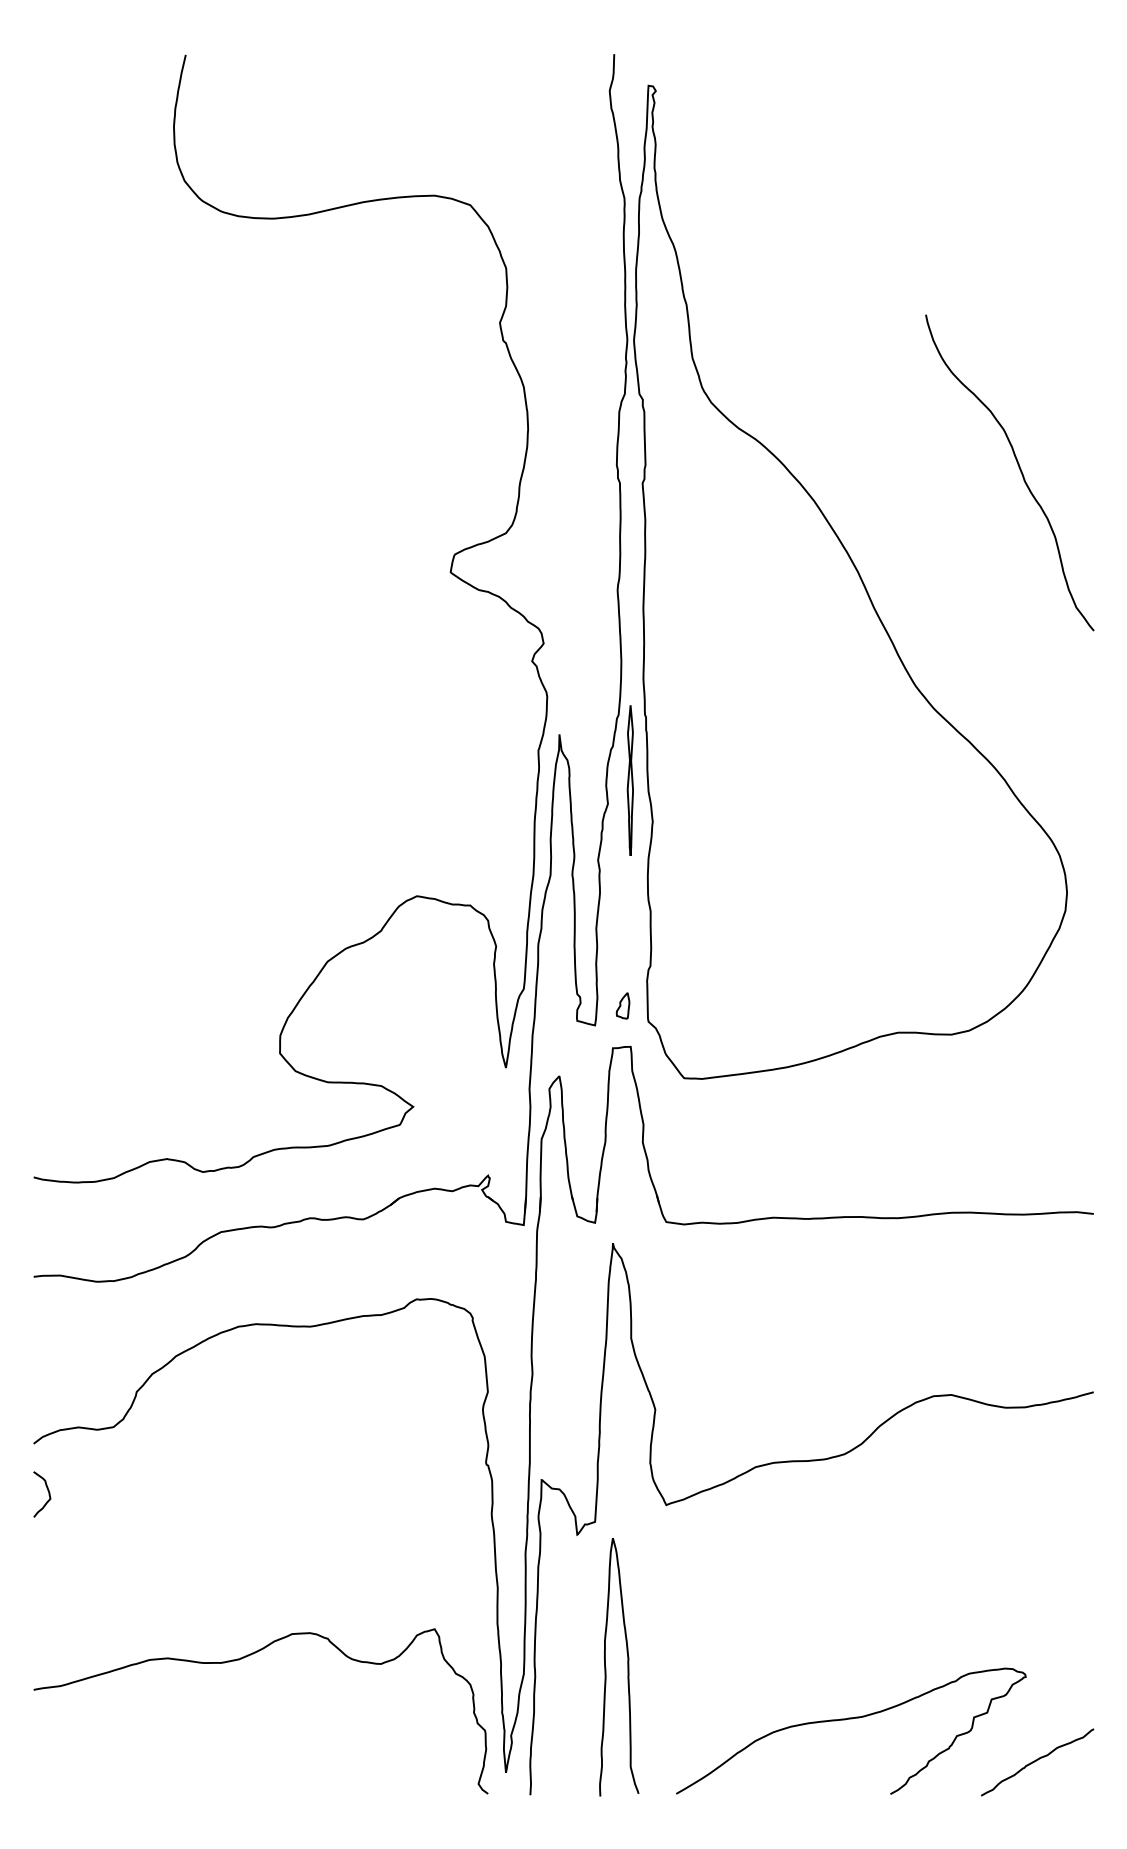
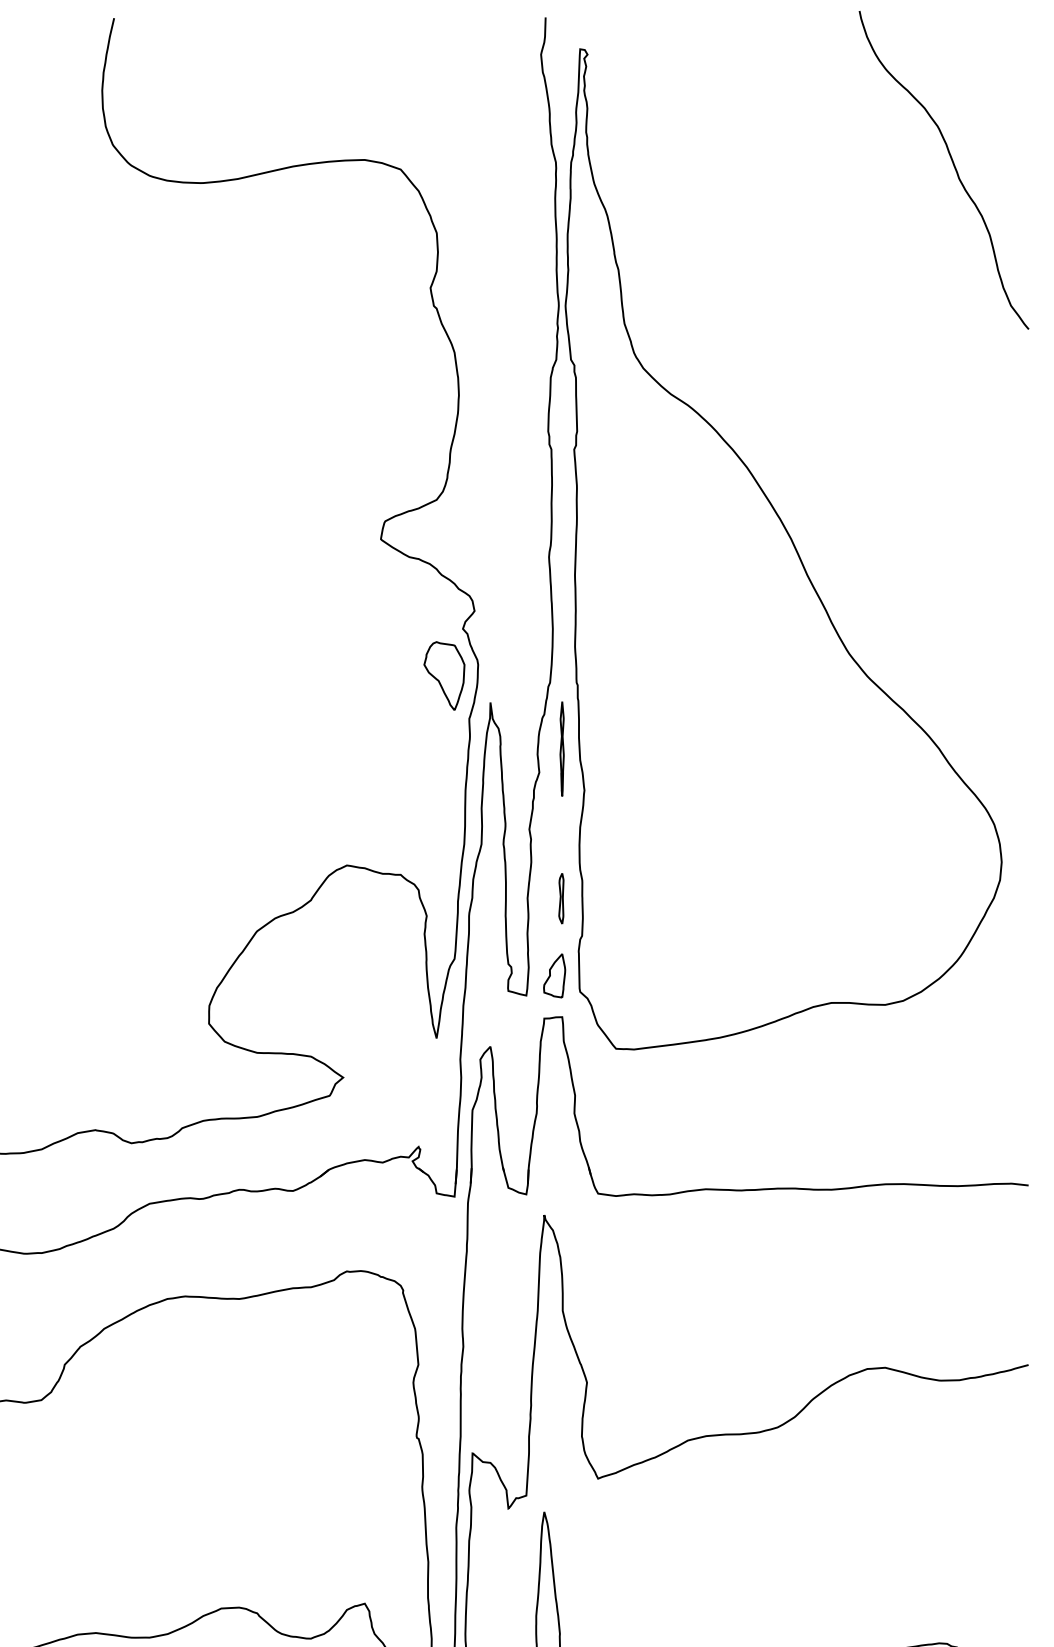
curve: (1019, 470) -> (953, 167), moved
part: (513, 707) -> (444, 675), added
part: (630, 780) -> (562, 748), size x0.62
part: (629, 928) -> (561, 897), added
part: (622, 1005) -> (553, 975), size x1.67

